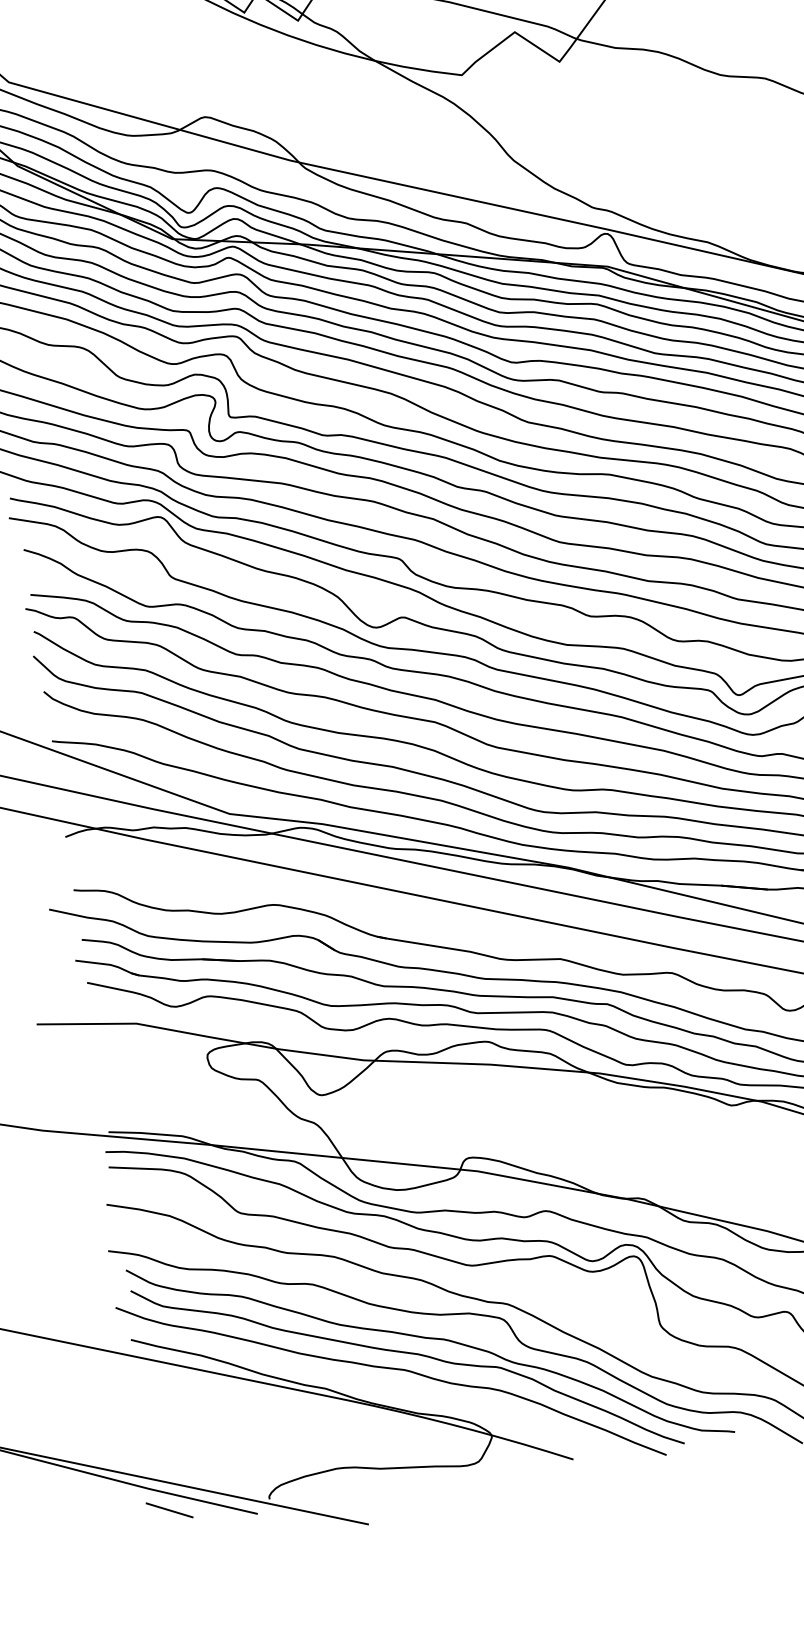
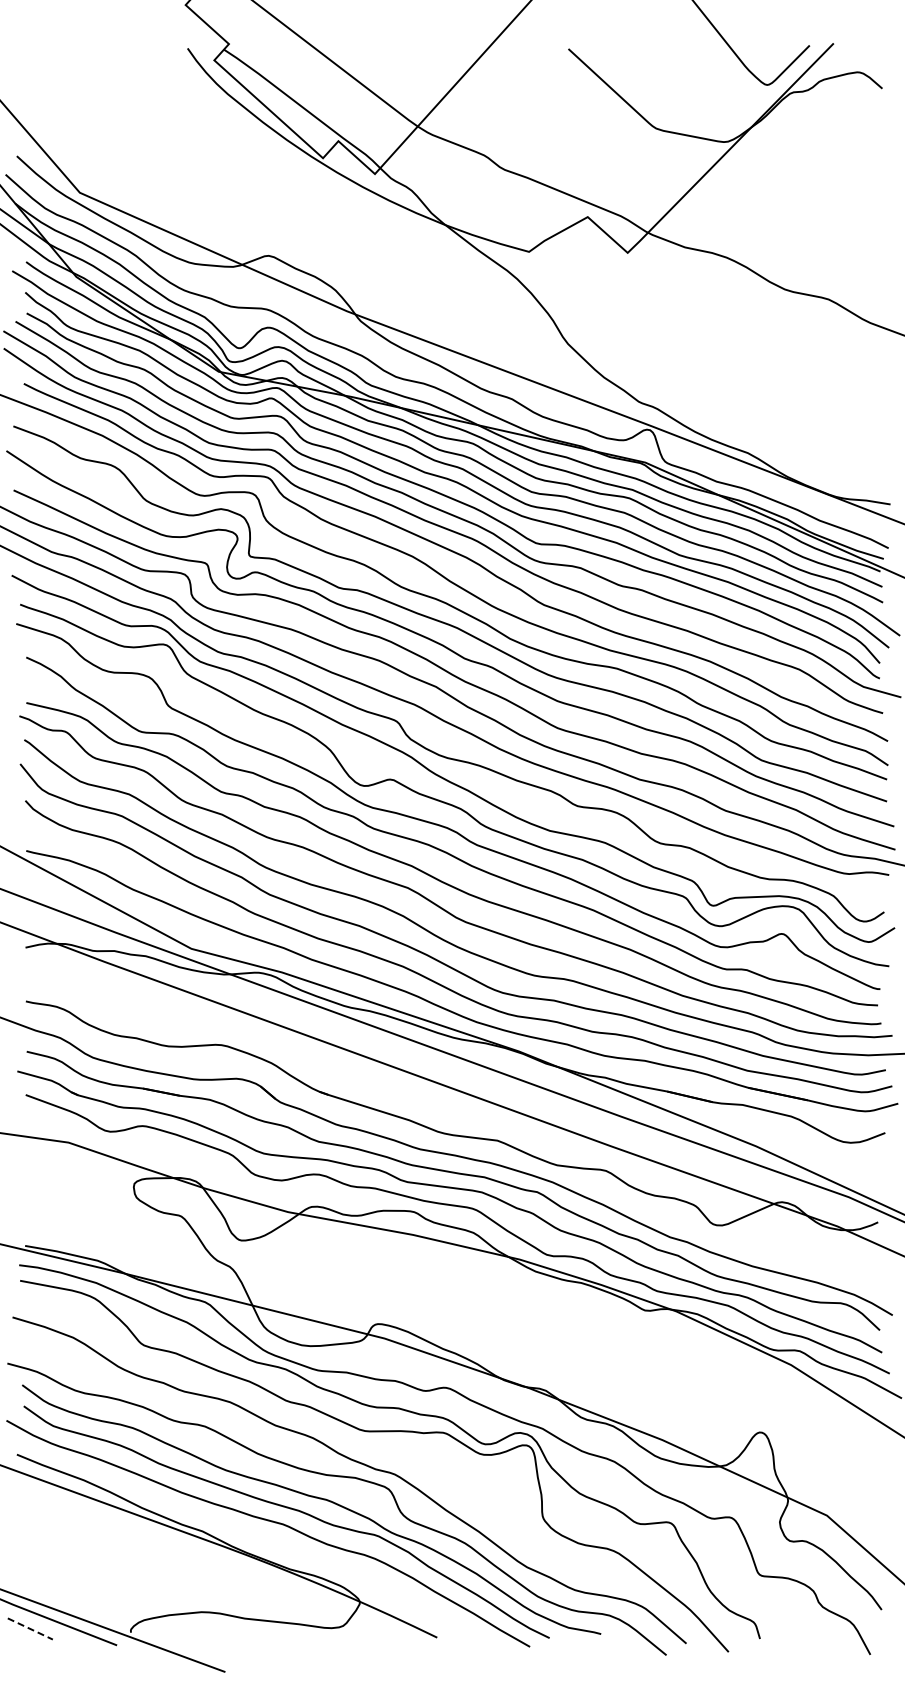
line: (169, 1509) -> (30, 1628), solid -> dashed

